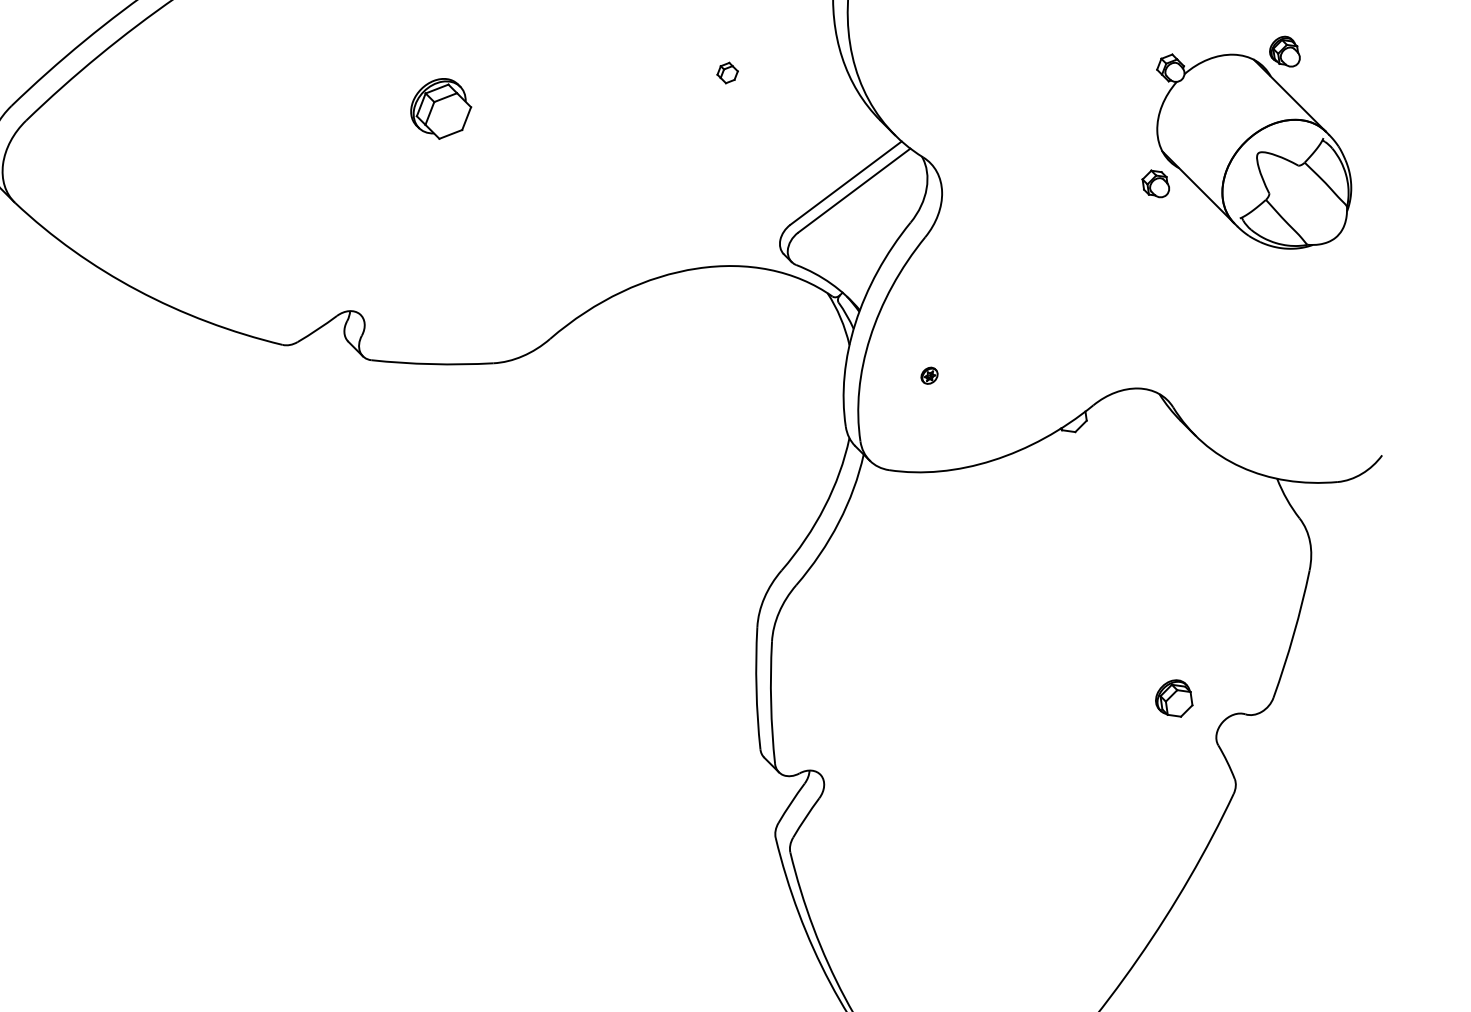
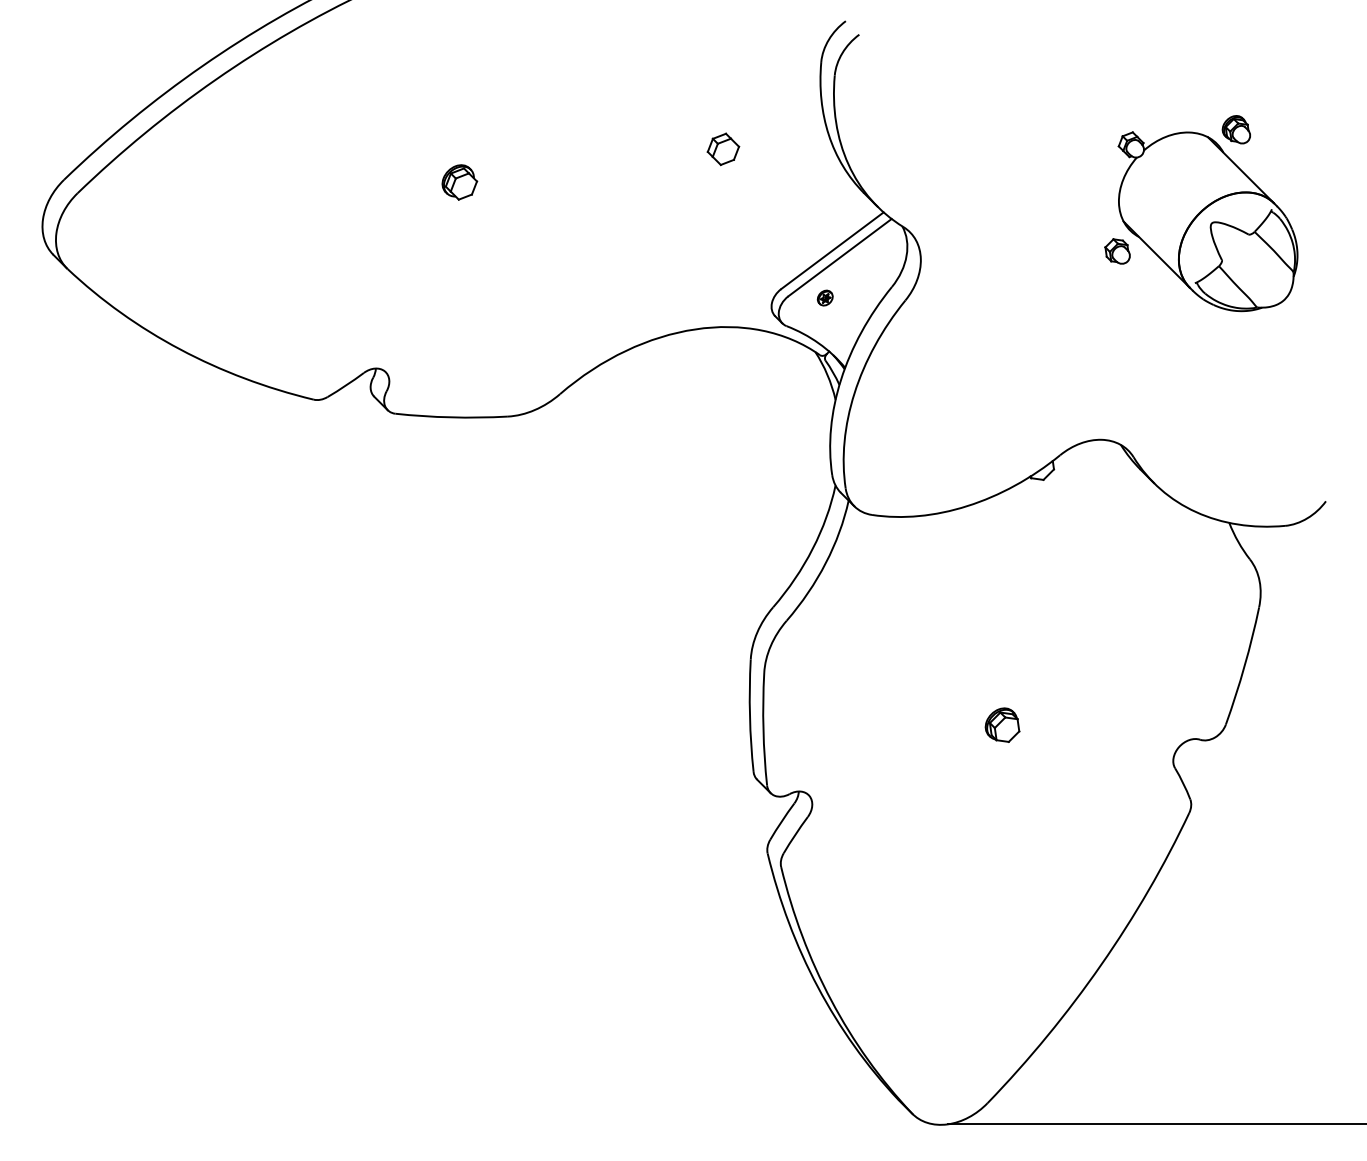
part: (727, 73) -> (723, 149), size x1.67
part: (440, 109) -> (459, 182), size x0.62
part: (928, 375) -> (824, 297), moved
part: (1174, 697) -> (1002, 724), moved

